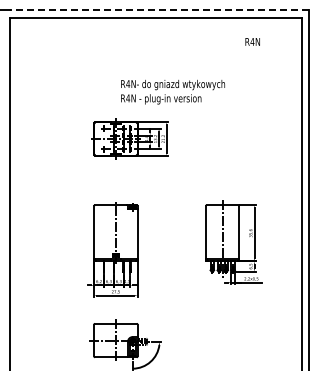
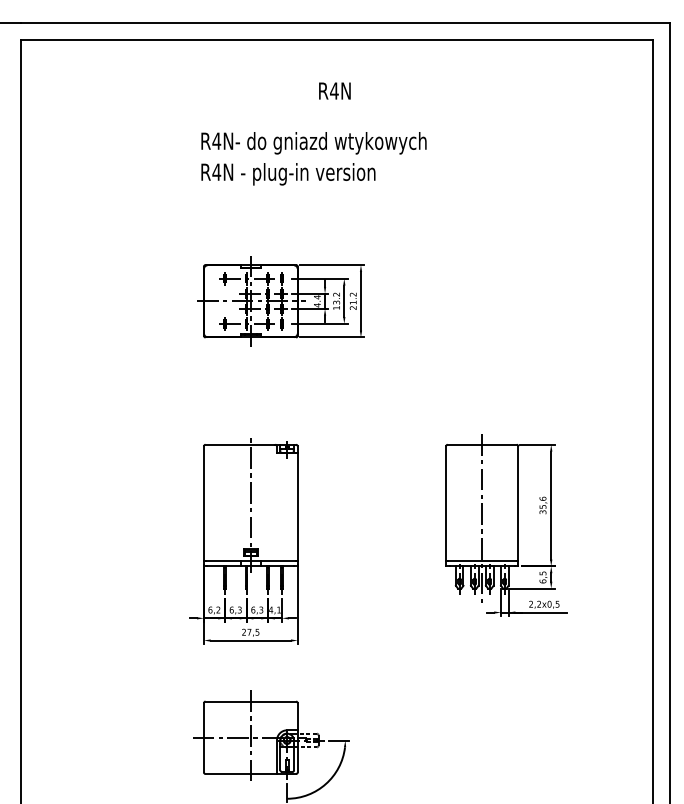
line: (159, 10) -> (345, 22), dashed -> solid
text: (252, 41) -> (334, 90), moved
text: (172, 91) -> (312, 157), moved

